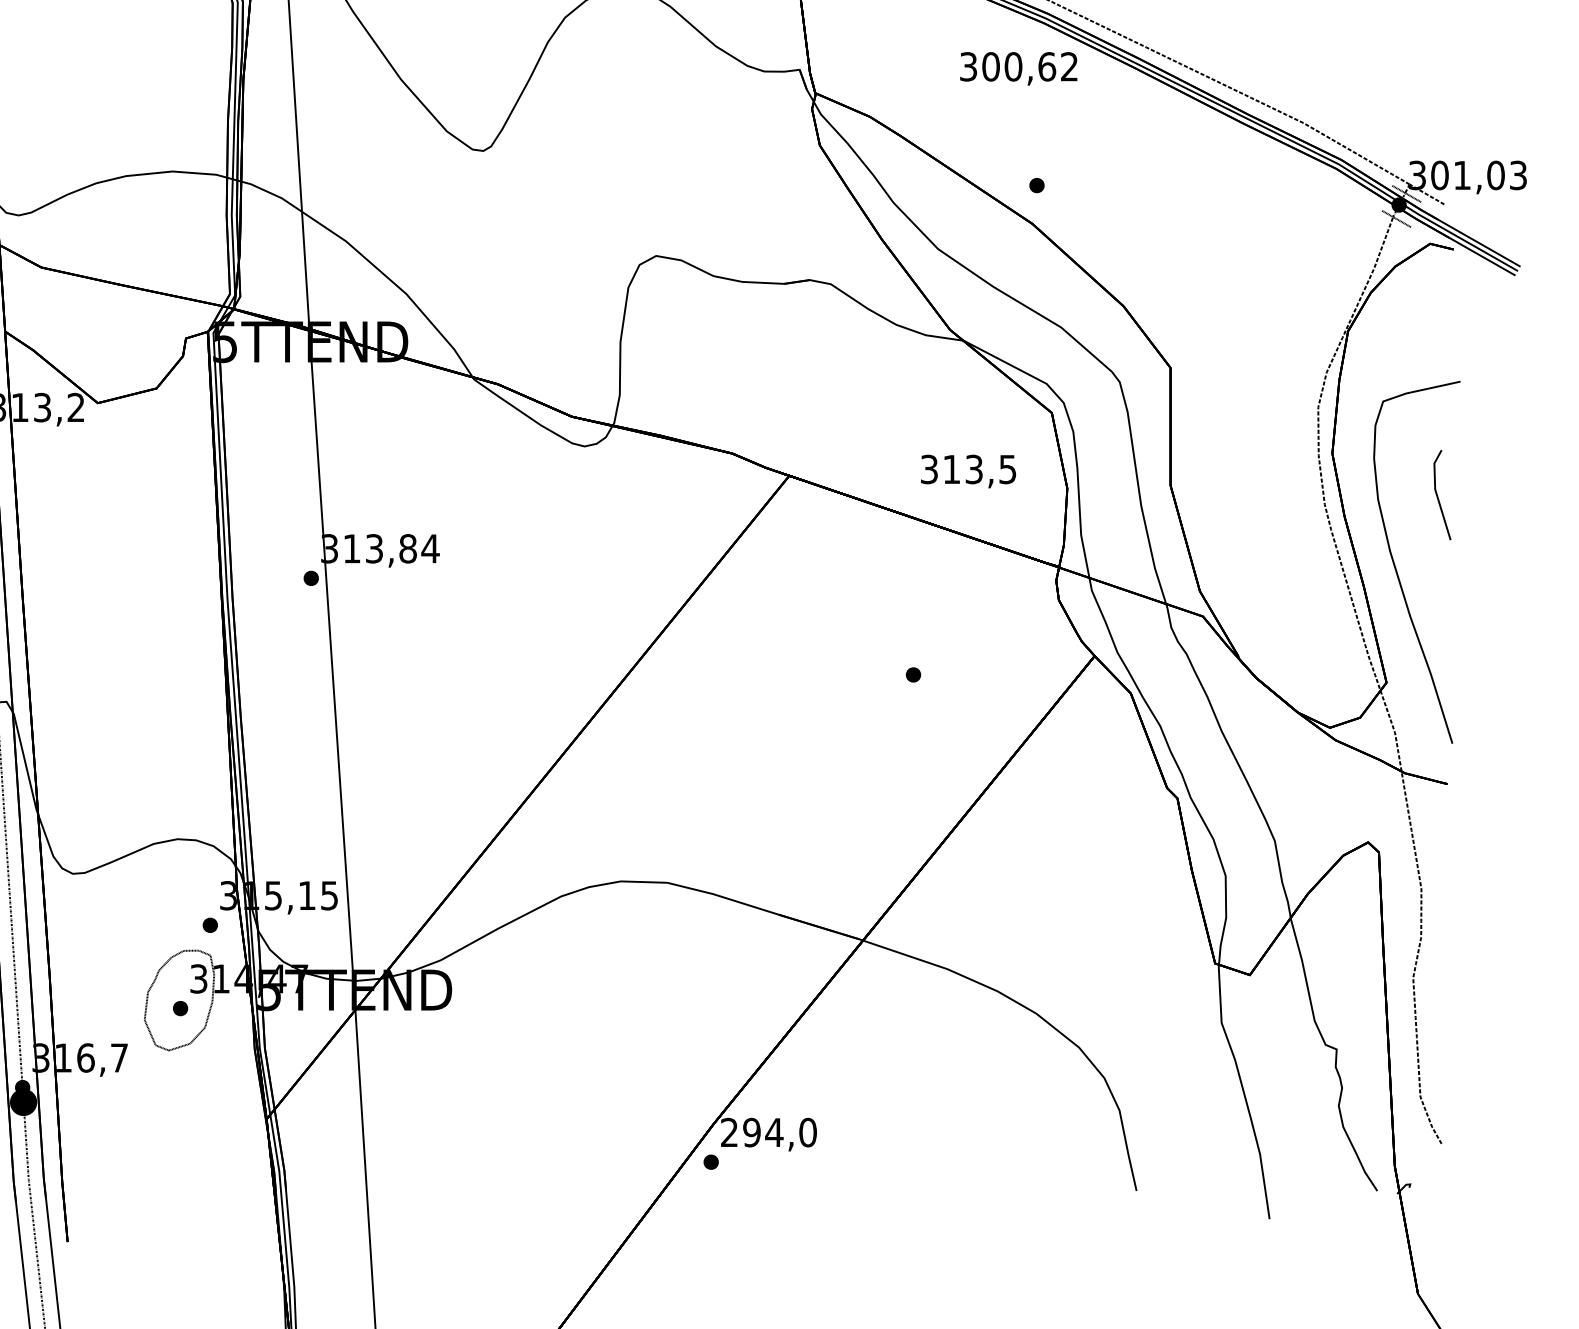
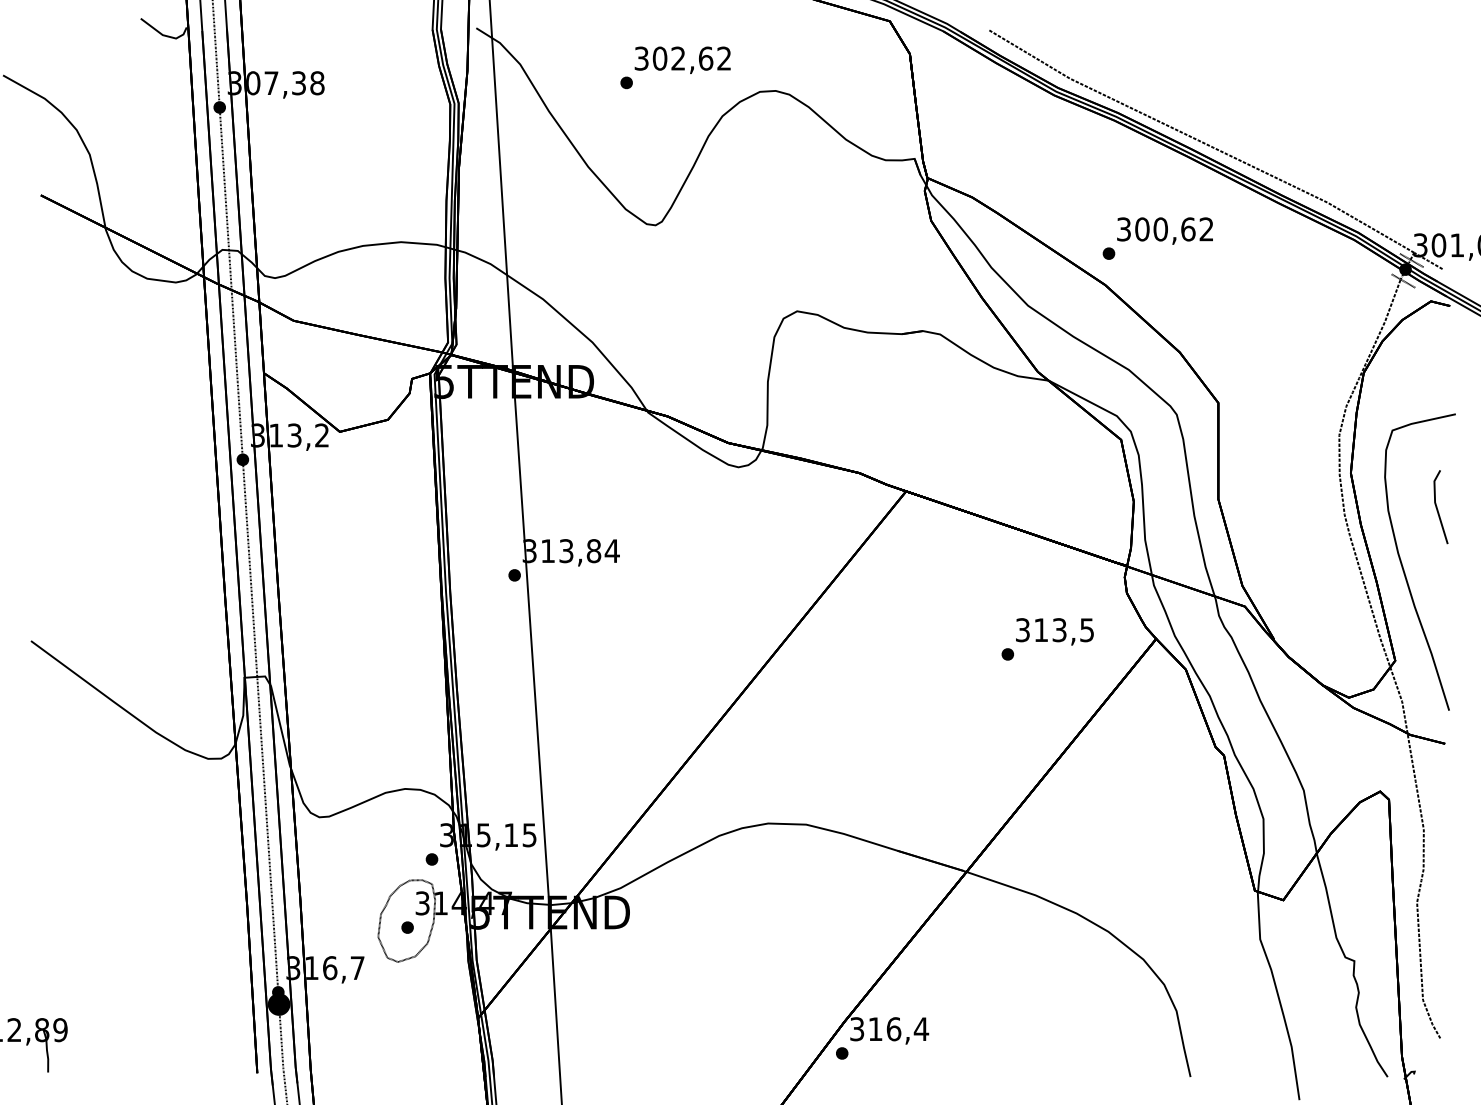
text: (1018, 68) -> (1164, 230), moved
text: (968, 471) -> (1054, 631), moved
text: (768, 1132) -> (889, 1029), 294,0 -> 316,4

